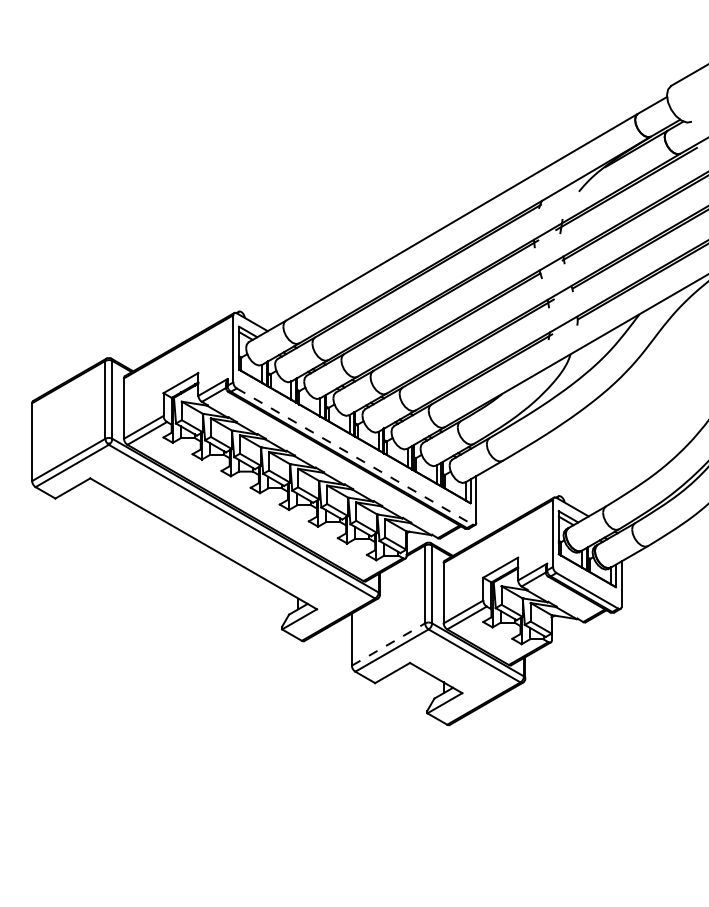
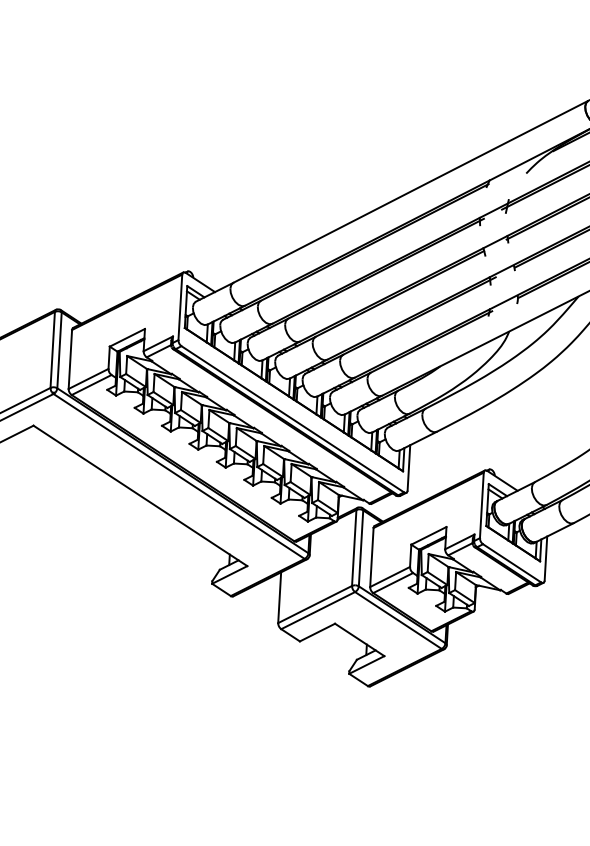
line: (355, 456) -> (293, 419), dashed -> solid
line: (388, 644) -> (315, 604), dashed -> solid

